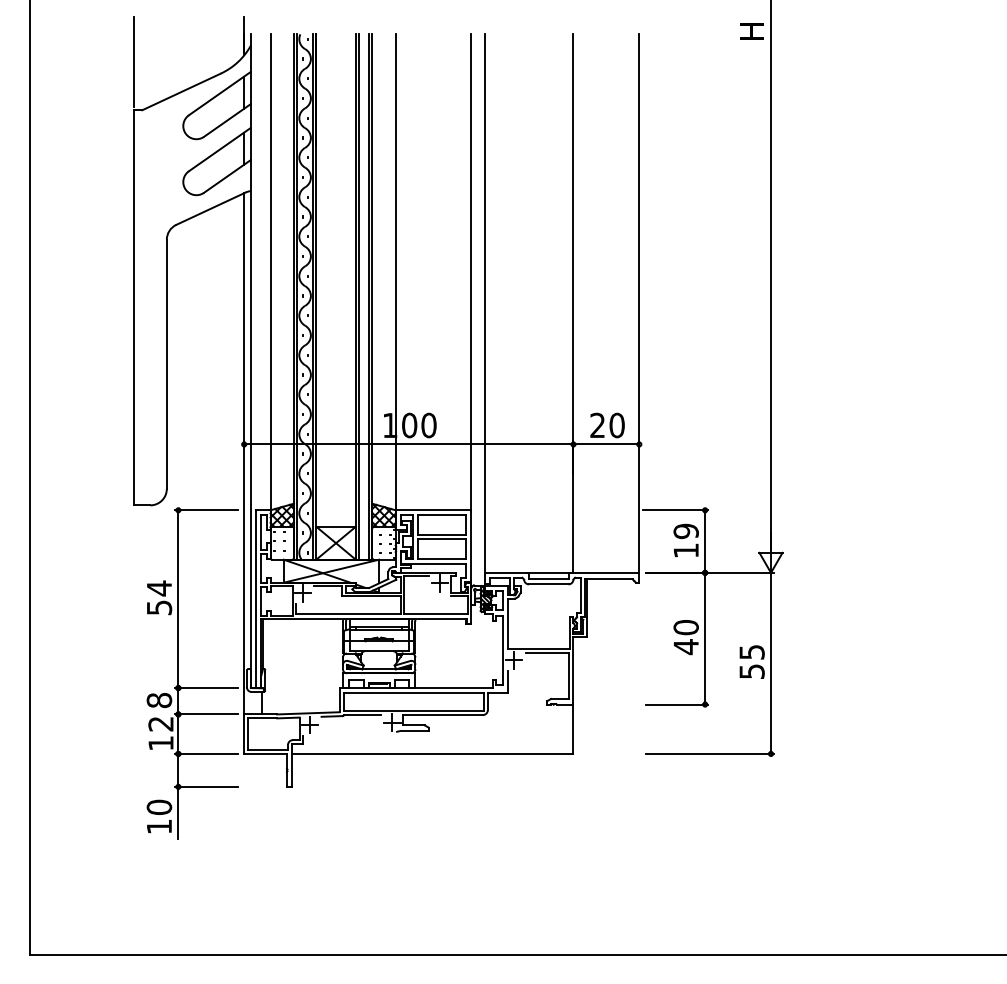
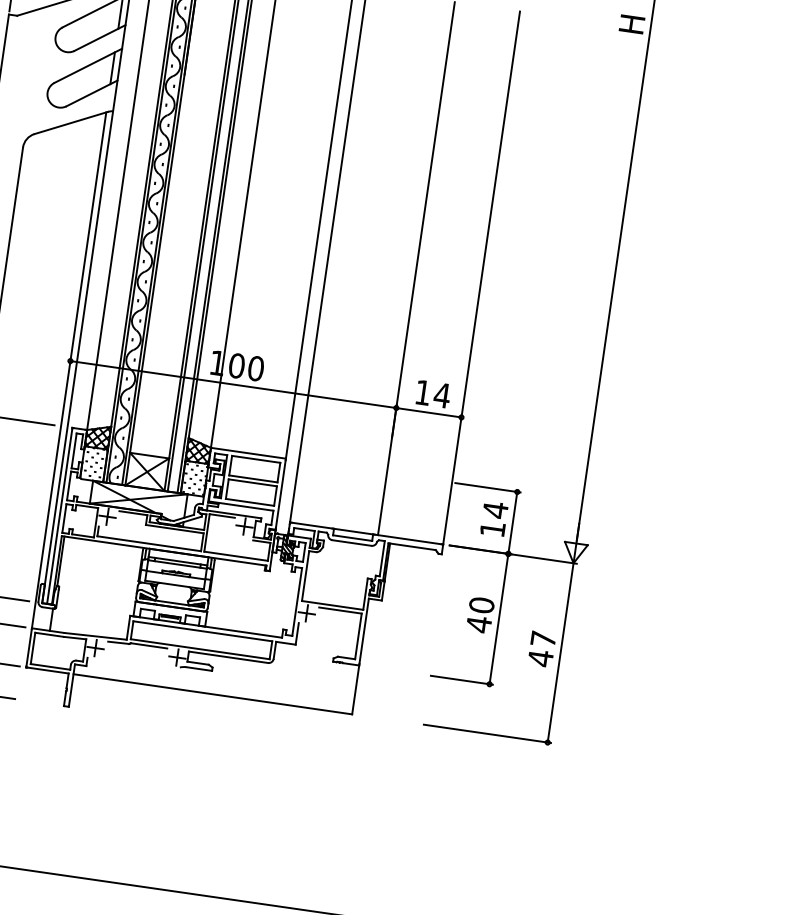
text: (607, 425) -> (432, 394), 20 -> 14
text: (685, 531) -> (494, 510), 19 -> 14
text: (751, 662) -> (541, 649), 55 -> 47

